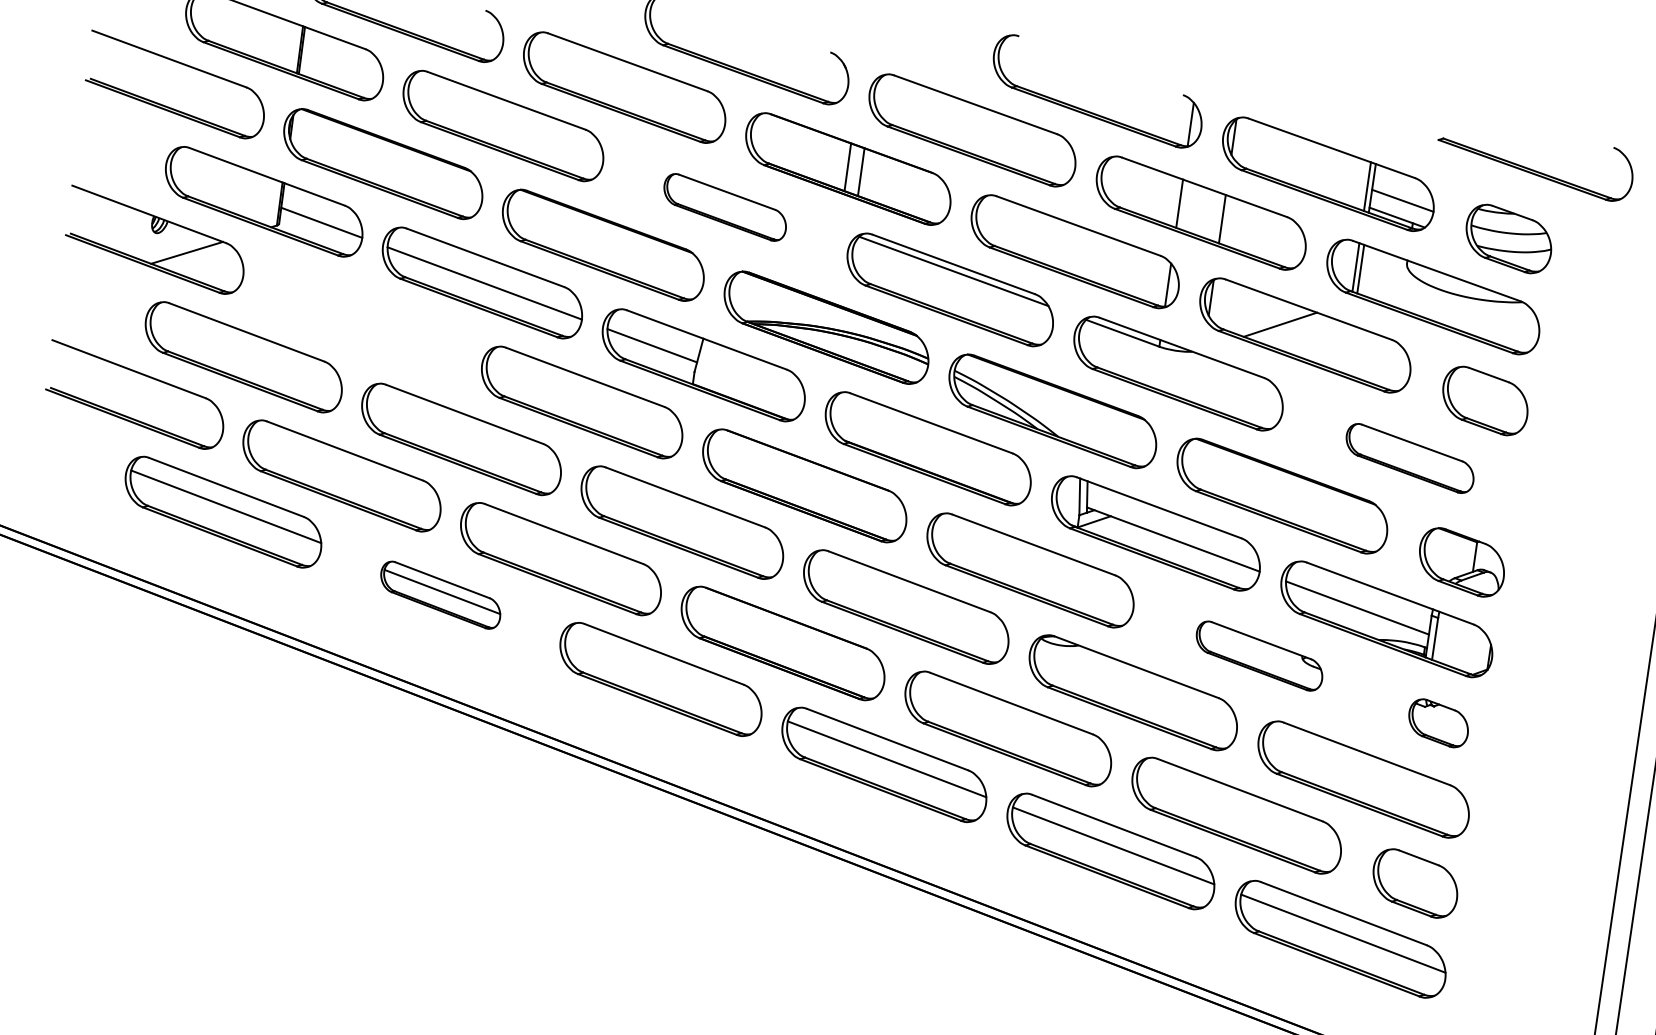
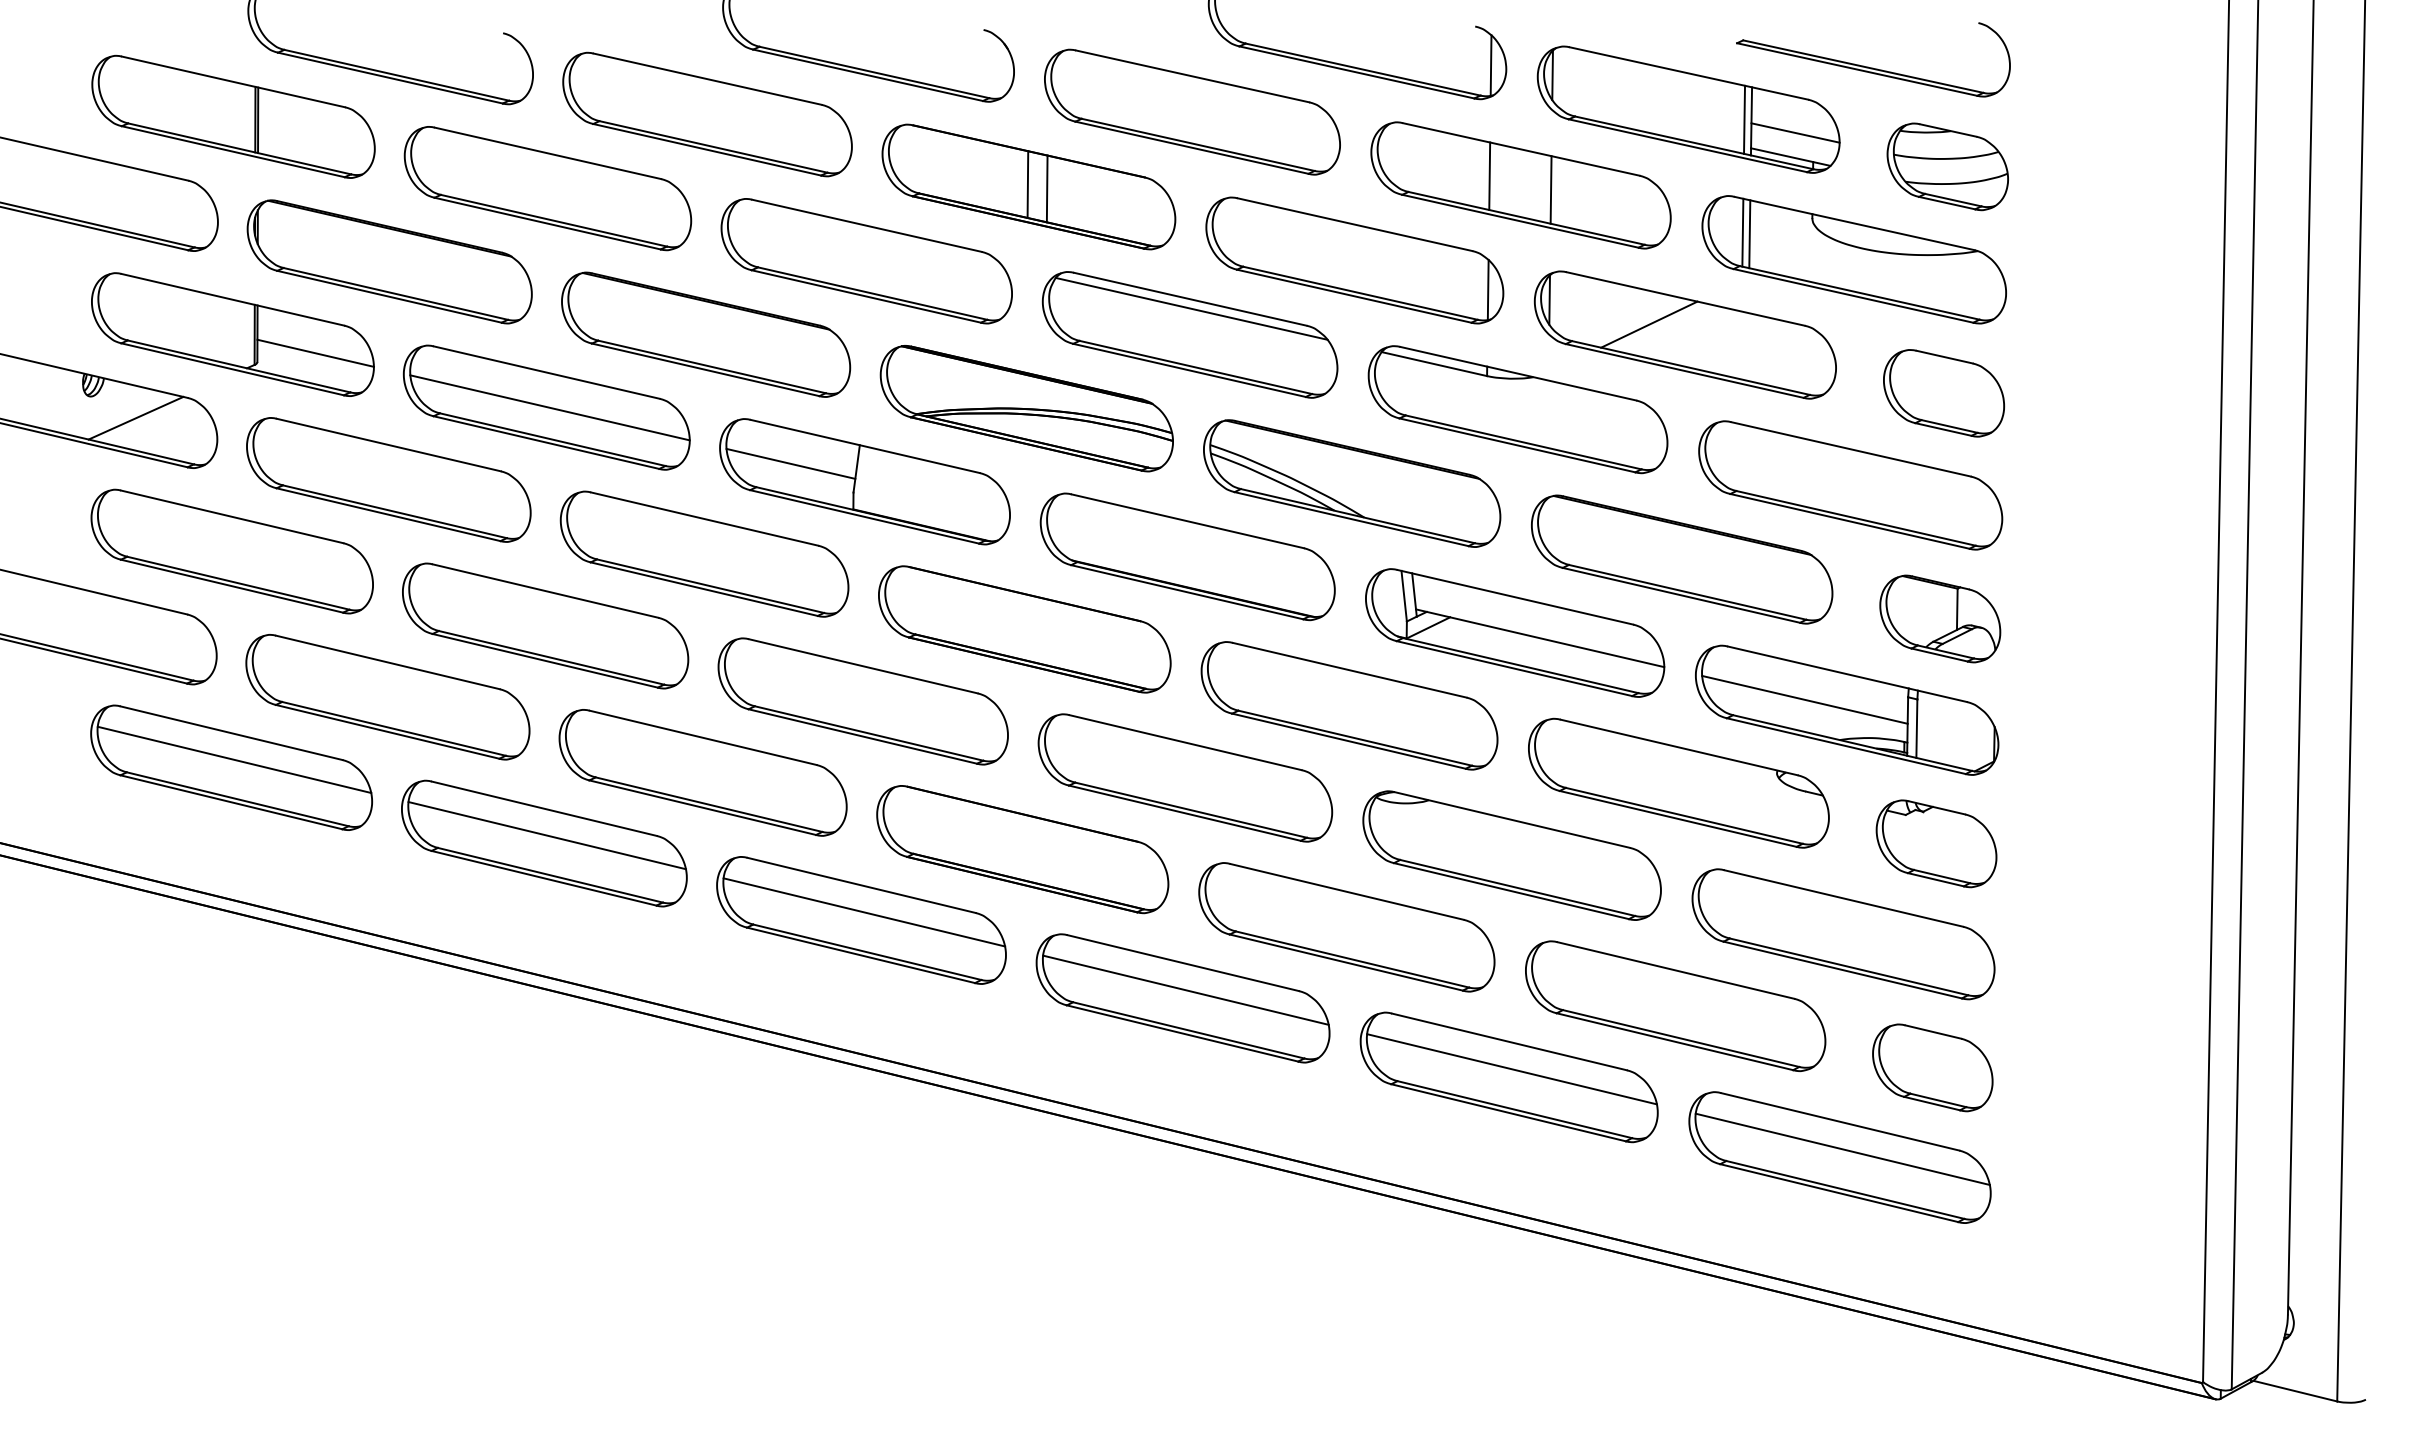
part: (1534, 169) -> (1873, 67), moved
part: (725, 207) -> (866, 261), size x1.67
part: (362, 319) -> (388, 479), added
part: (1409, 458) -> (1850, 485), size x1.67
part: (440, 595) -> (544, 843), size x1.67
part: (1259, 655) -> (1678, 782), size x1.67
line: (663, 674) -> (864, 912), added
part: (1438, 723) -> (1936, 843), size x1.43

